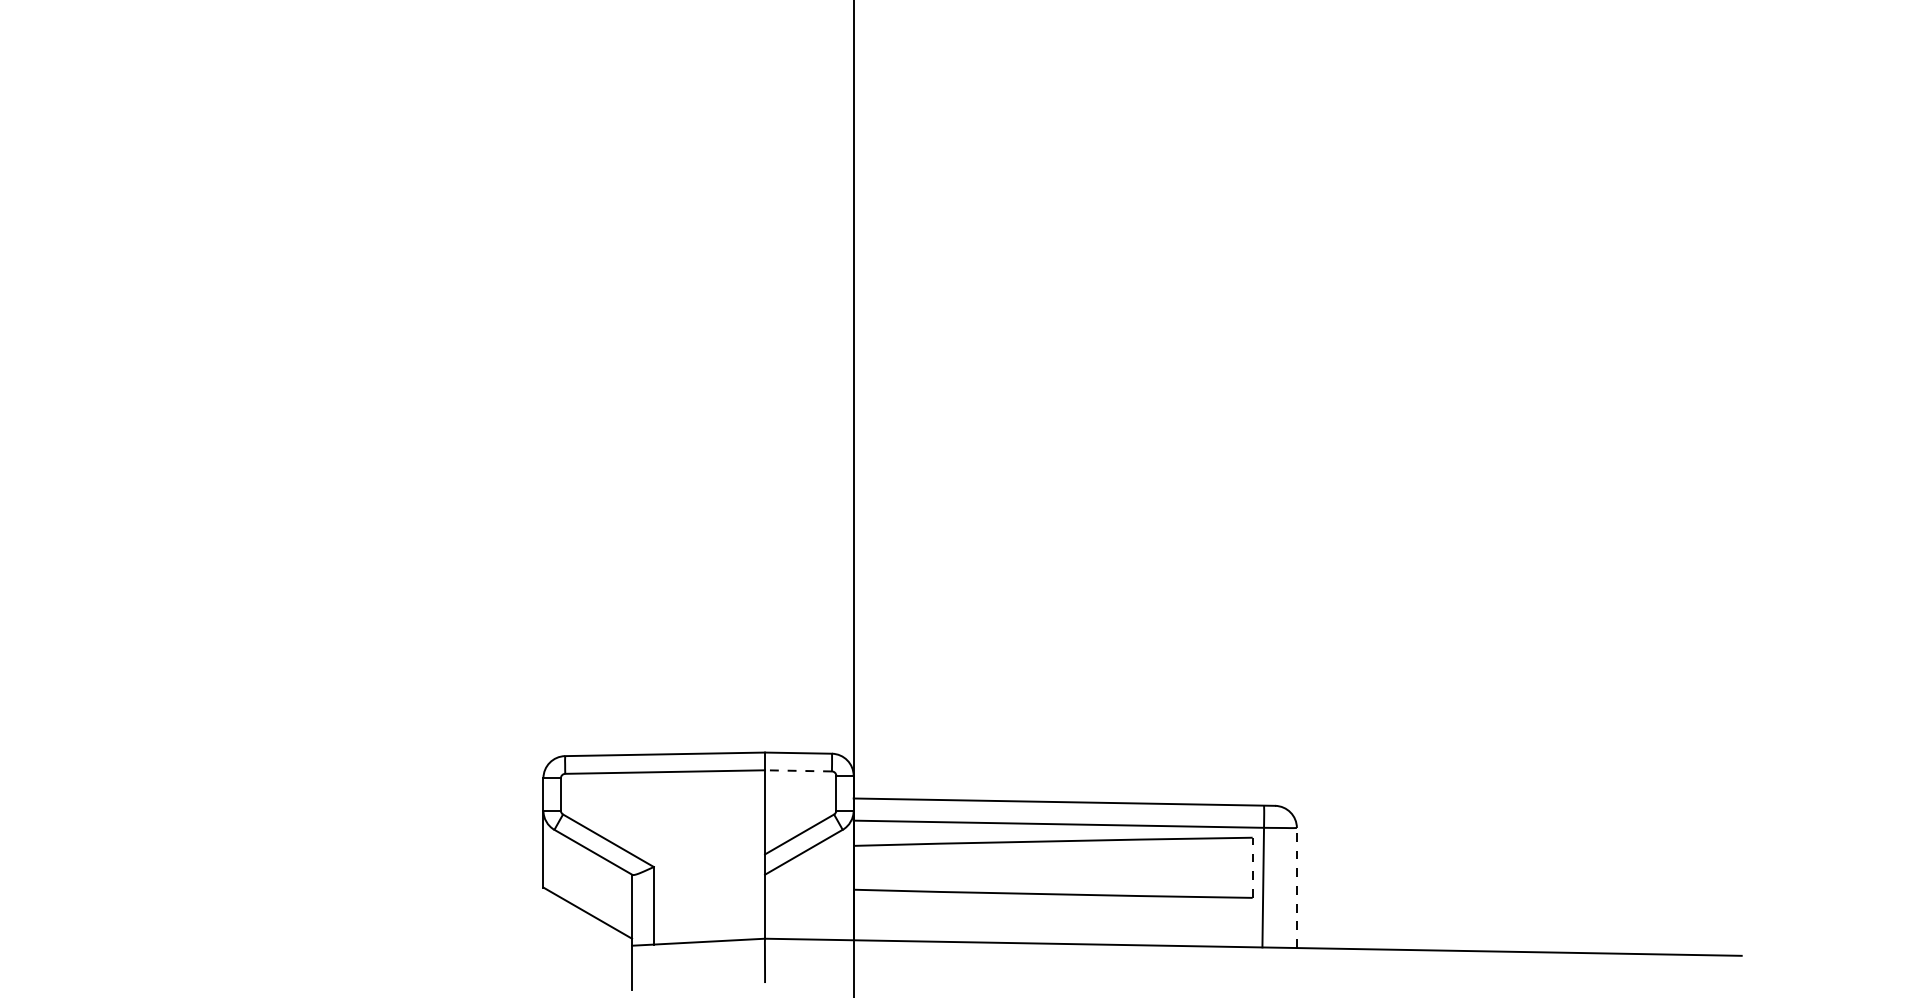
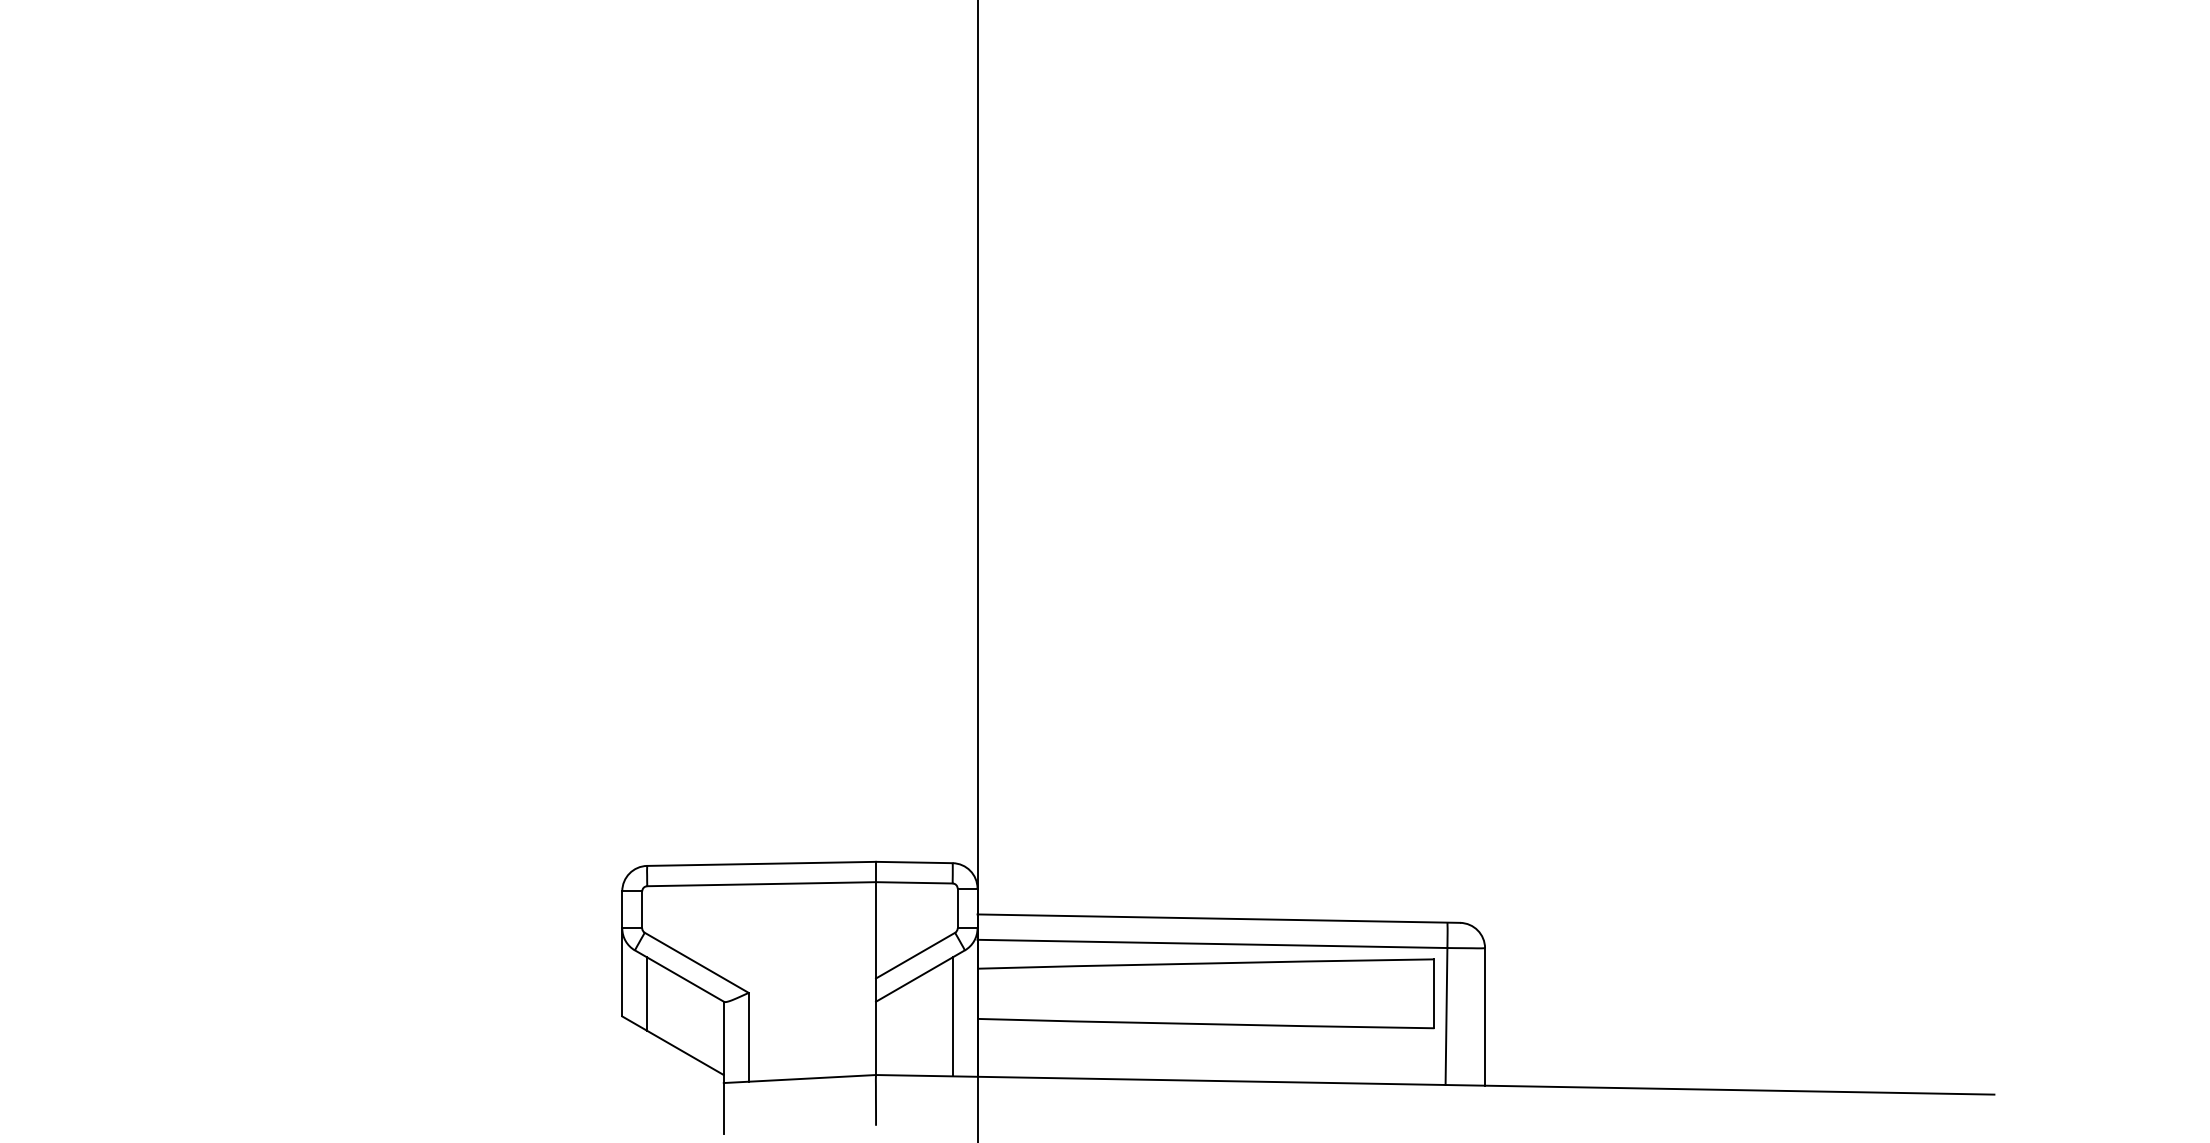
line: (797, 770) -> (913, 882), dashed -> solid
line: (565, 867) -> (647, 993), added
line: (1252, 867) -> (1434, 993), dashed -> solid
line: (831, 887) -> (952, 1016), added
line: (1297, 887) -> (1485, 1016), dashed -> solid

